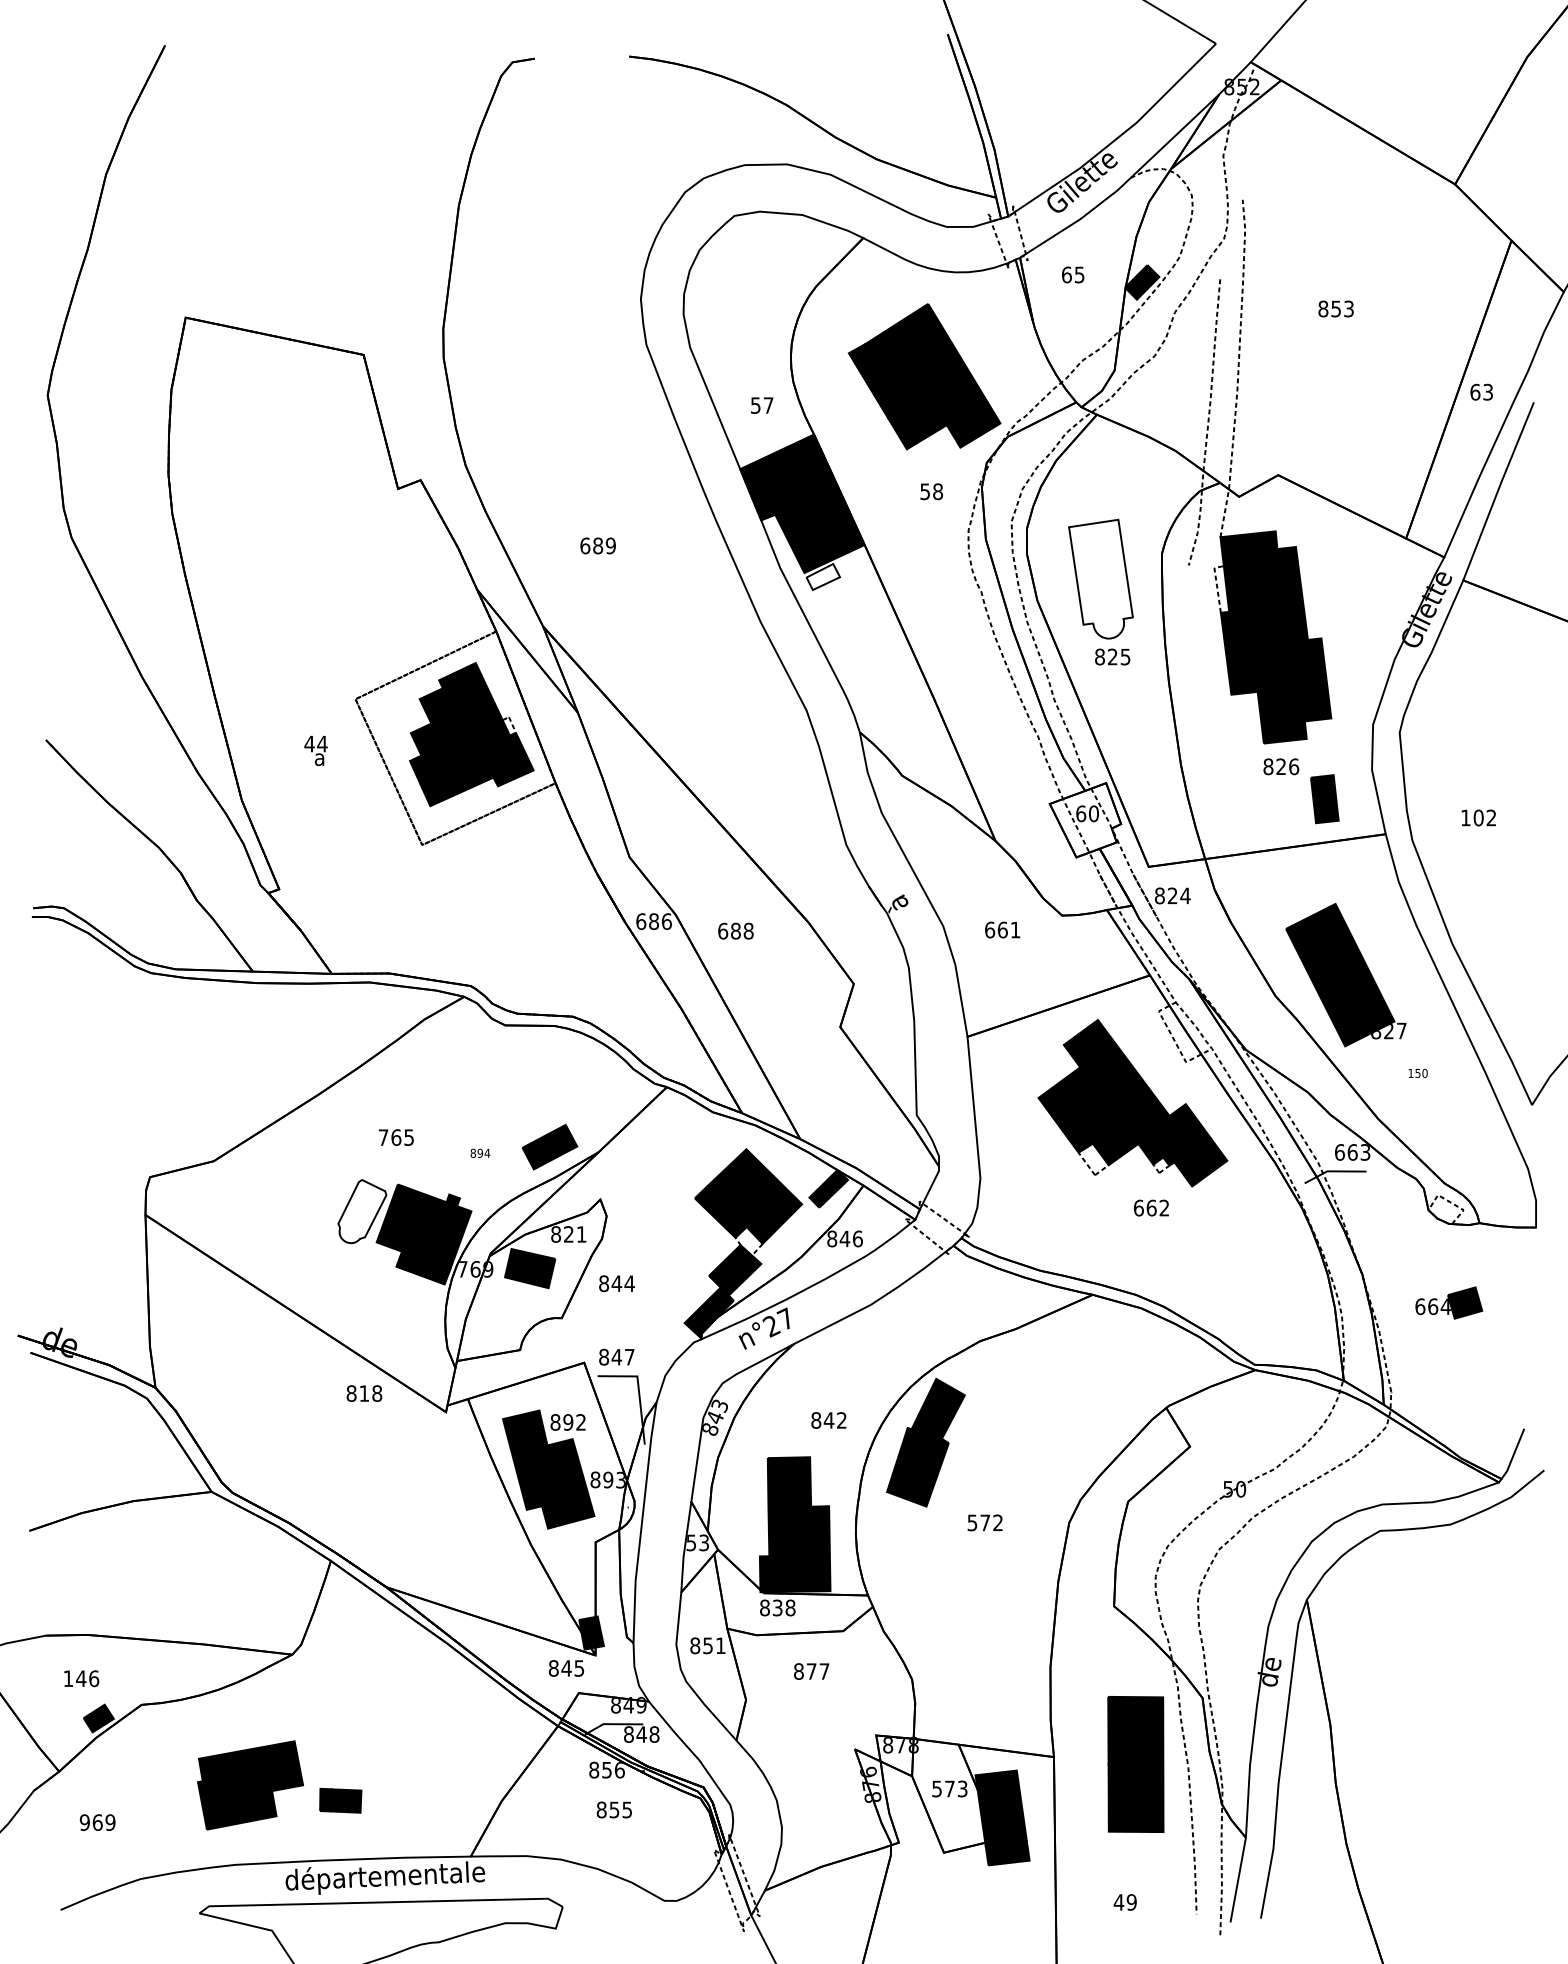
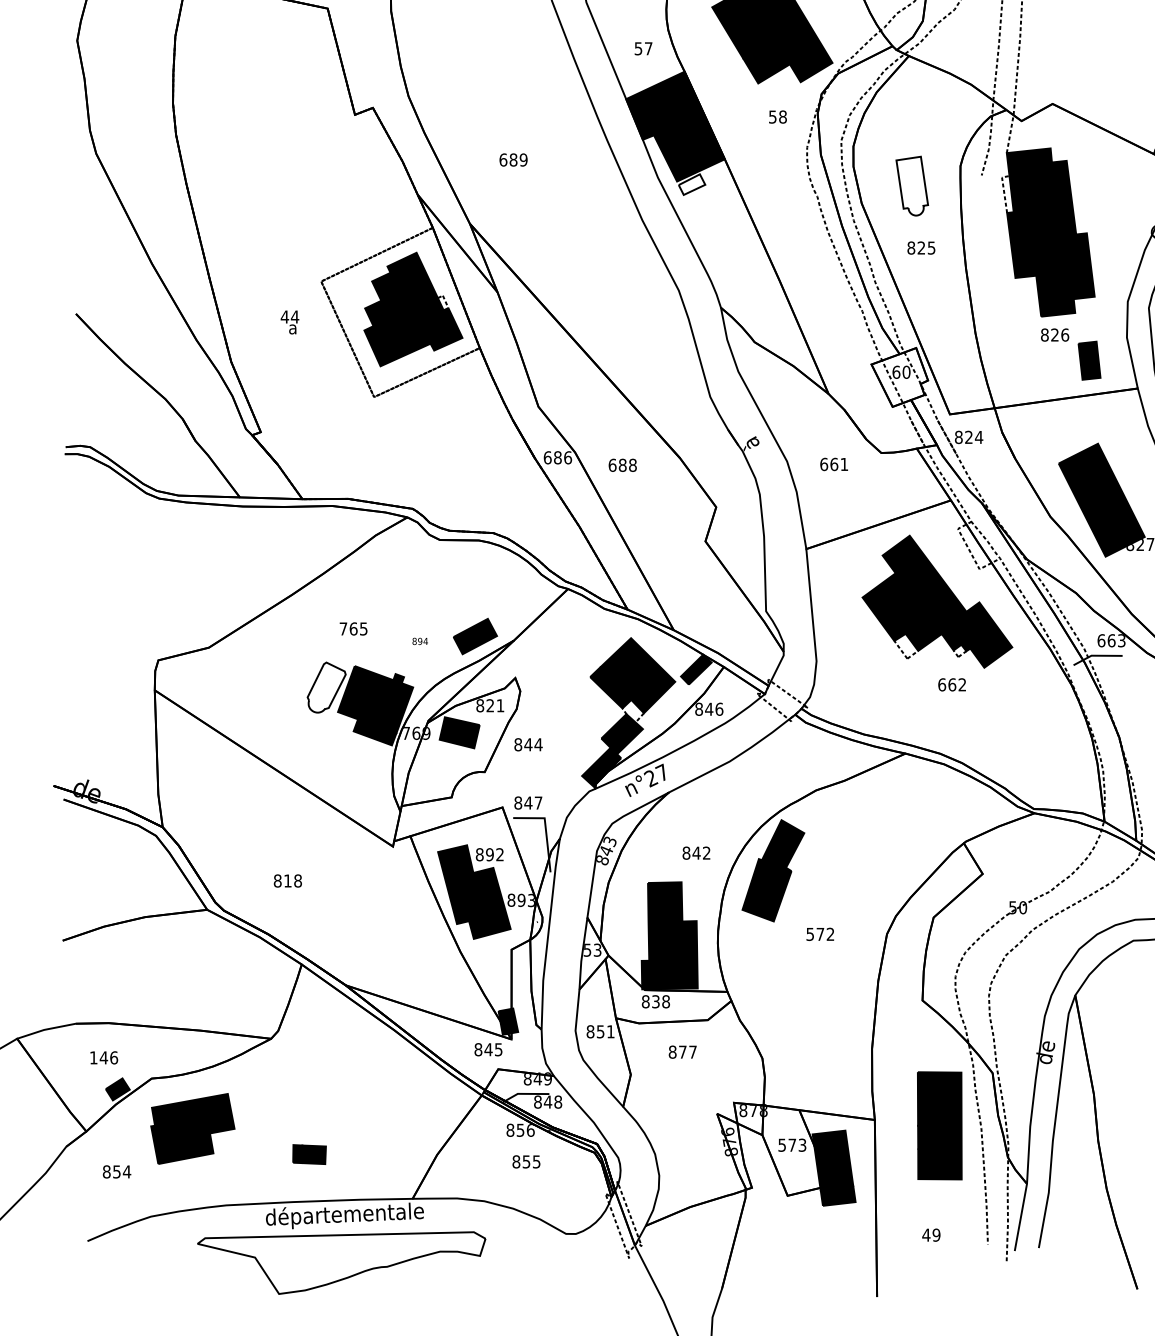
part: (1101, 578) -> (912, 185), size x0.62
text: (364, 1393) -> (287, 880), moved
part: (250, 1785) -> (192, 1129), moved
text: (97, 1822) -> (116, 1171), 969 -> 854

